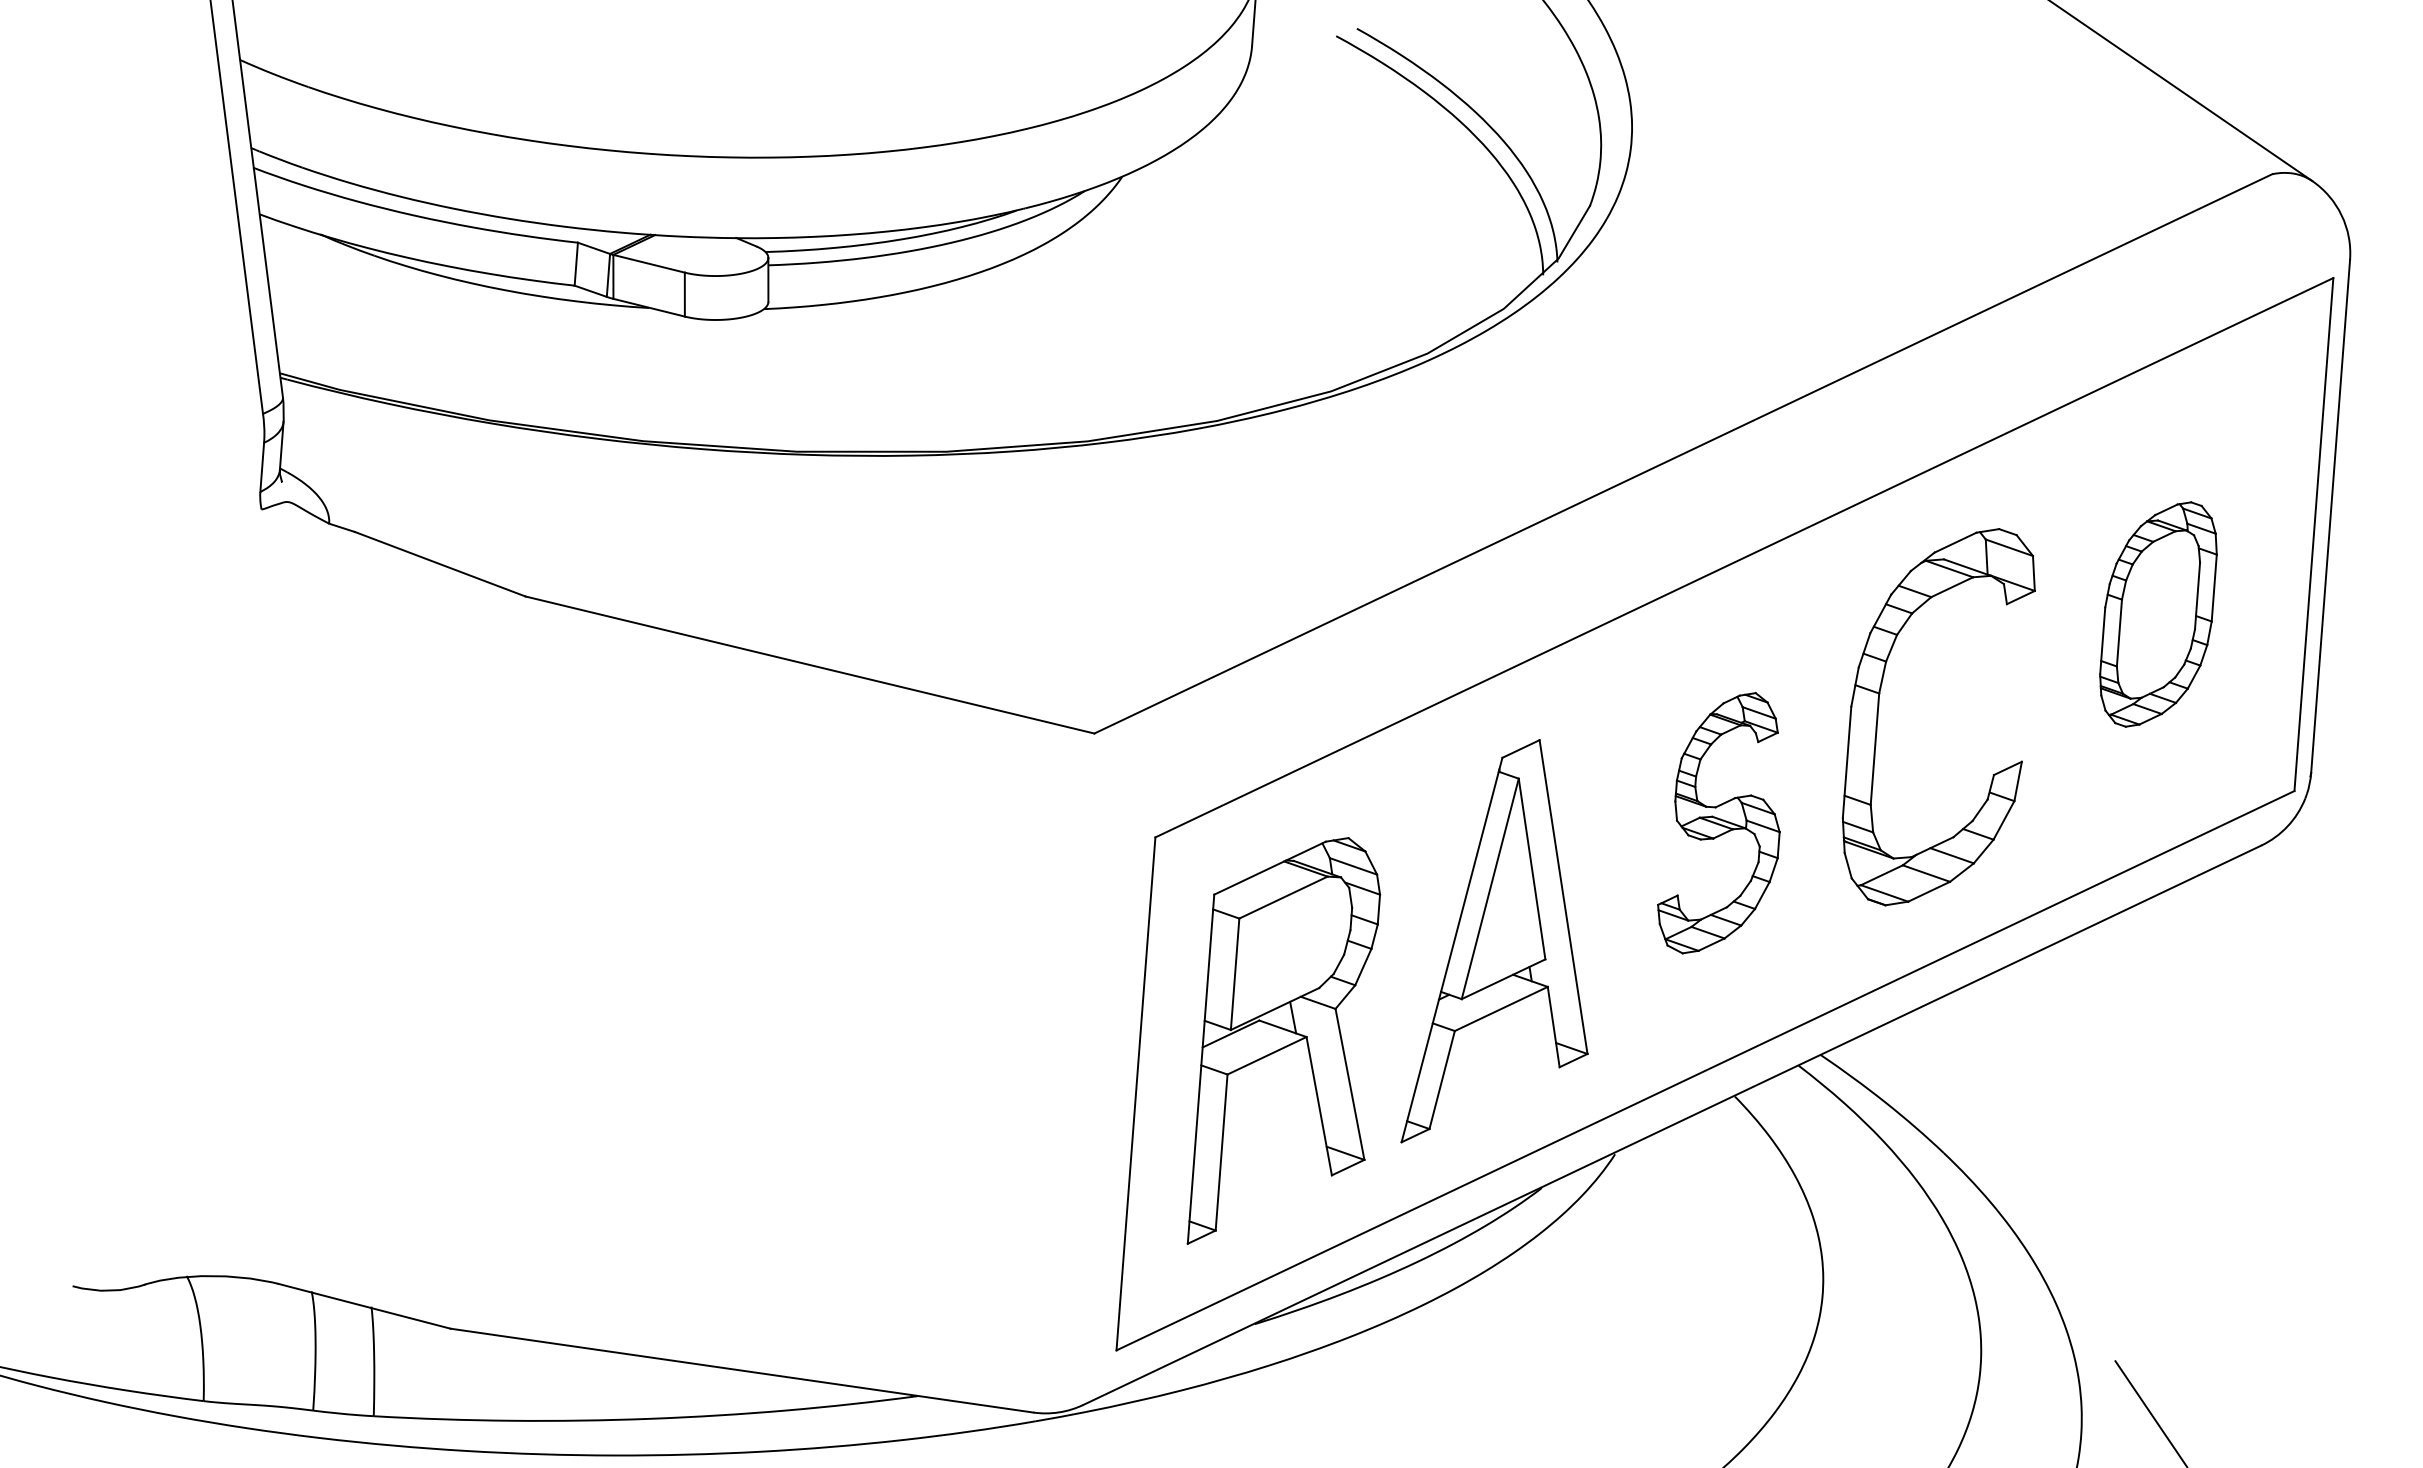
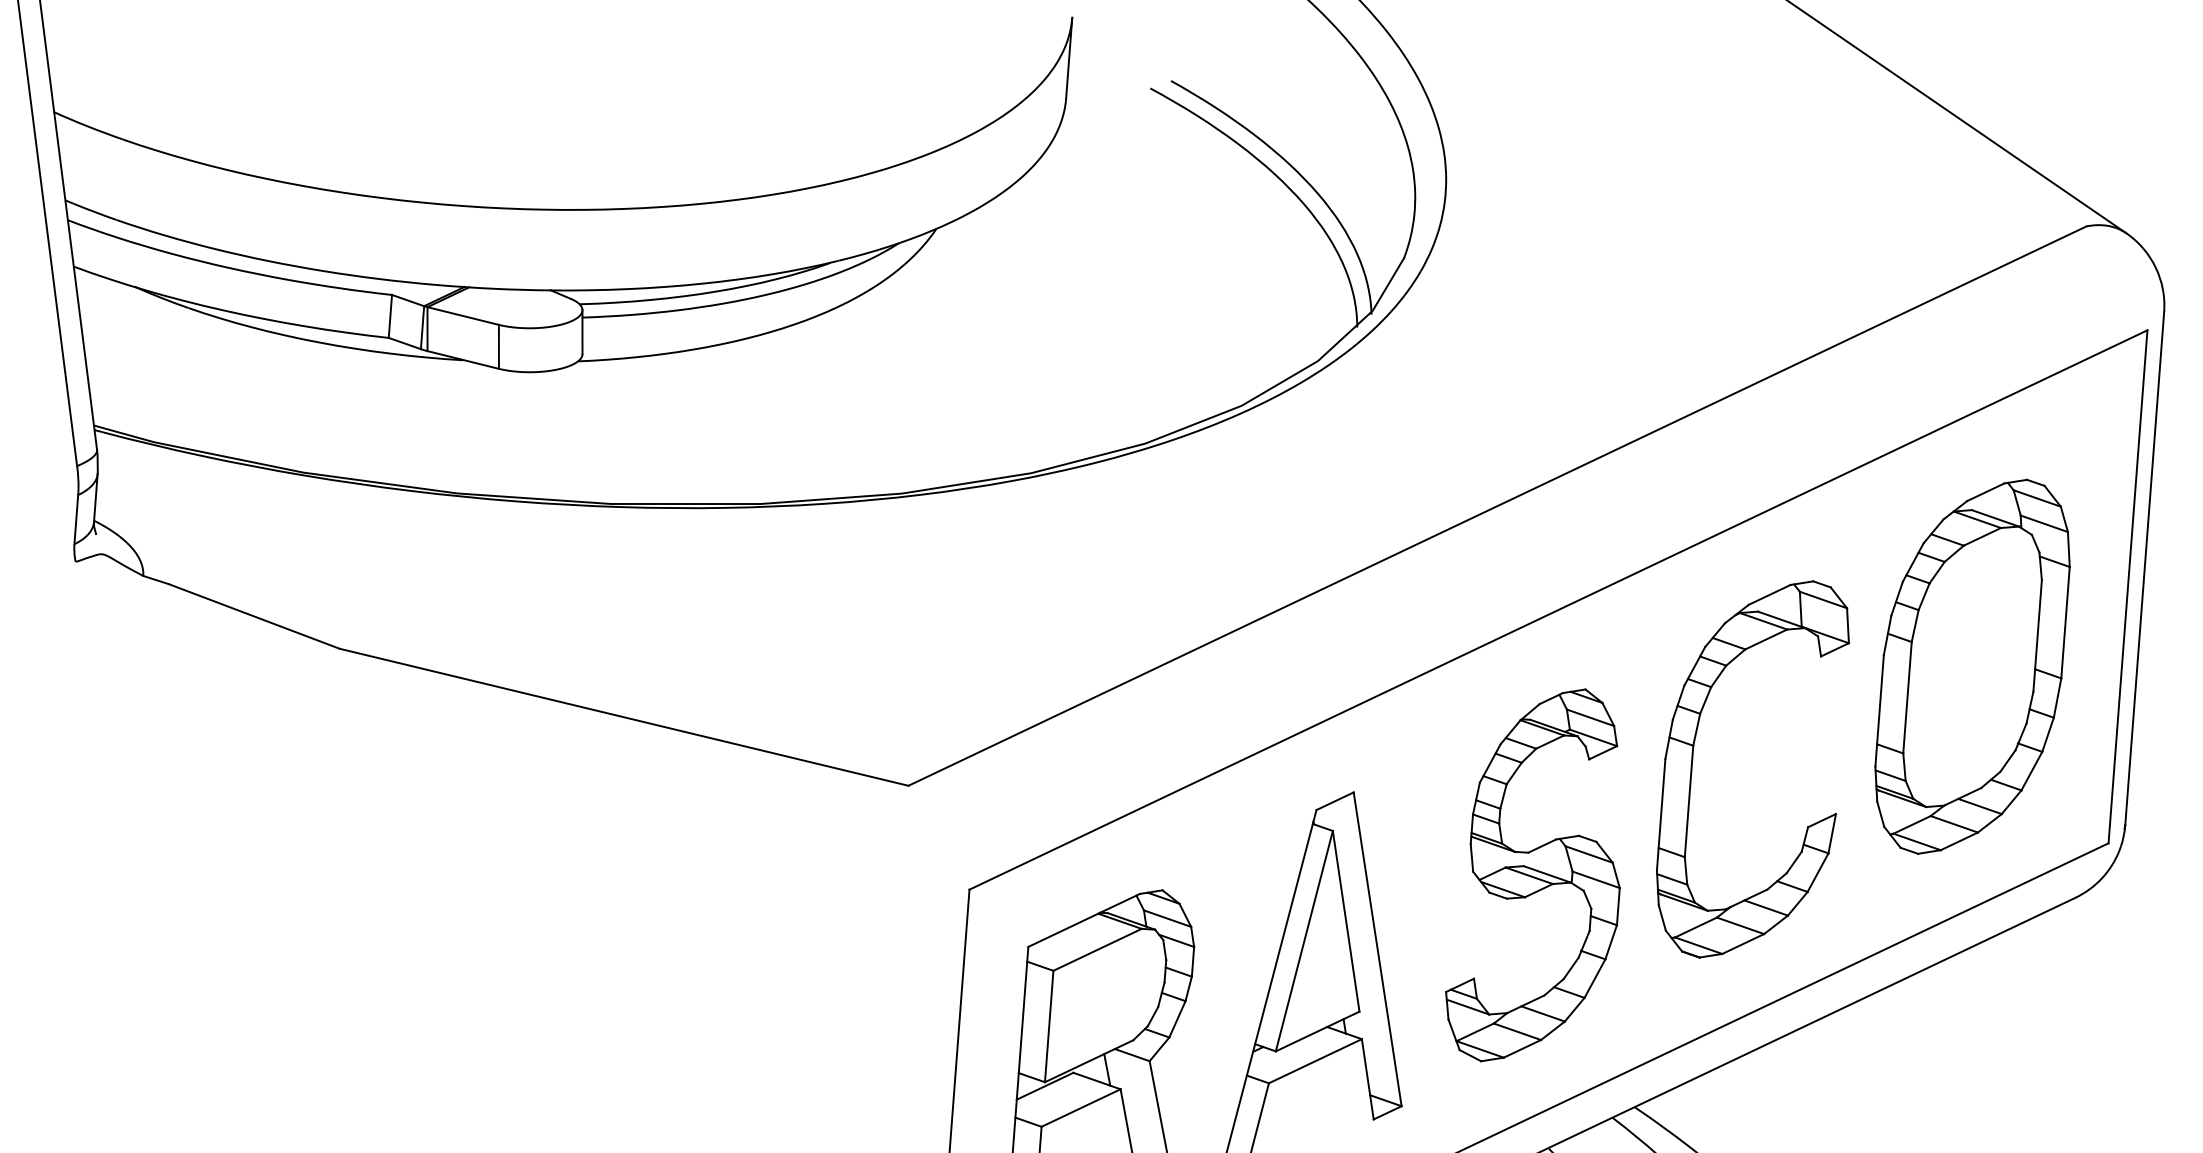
part: (2158, 614) -> (1972, 666), size x1.67
part: (1718, 823) -> (1532, 875), size x1.43

